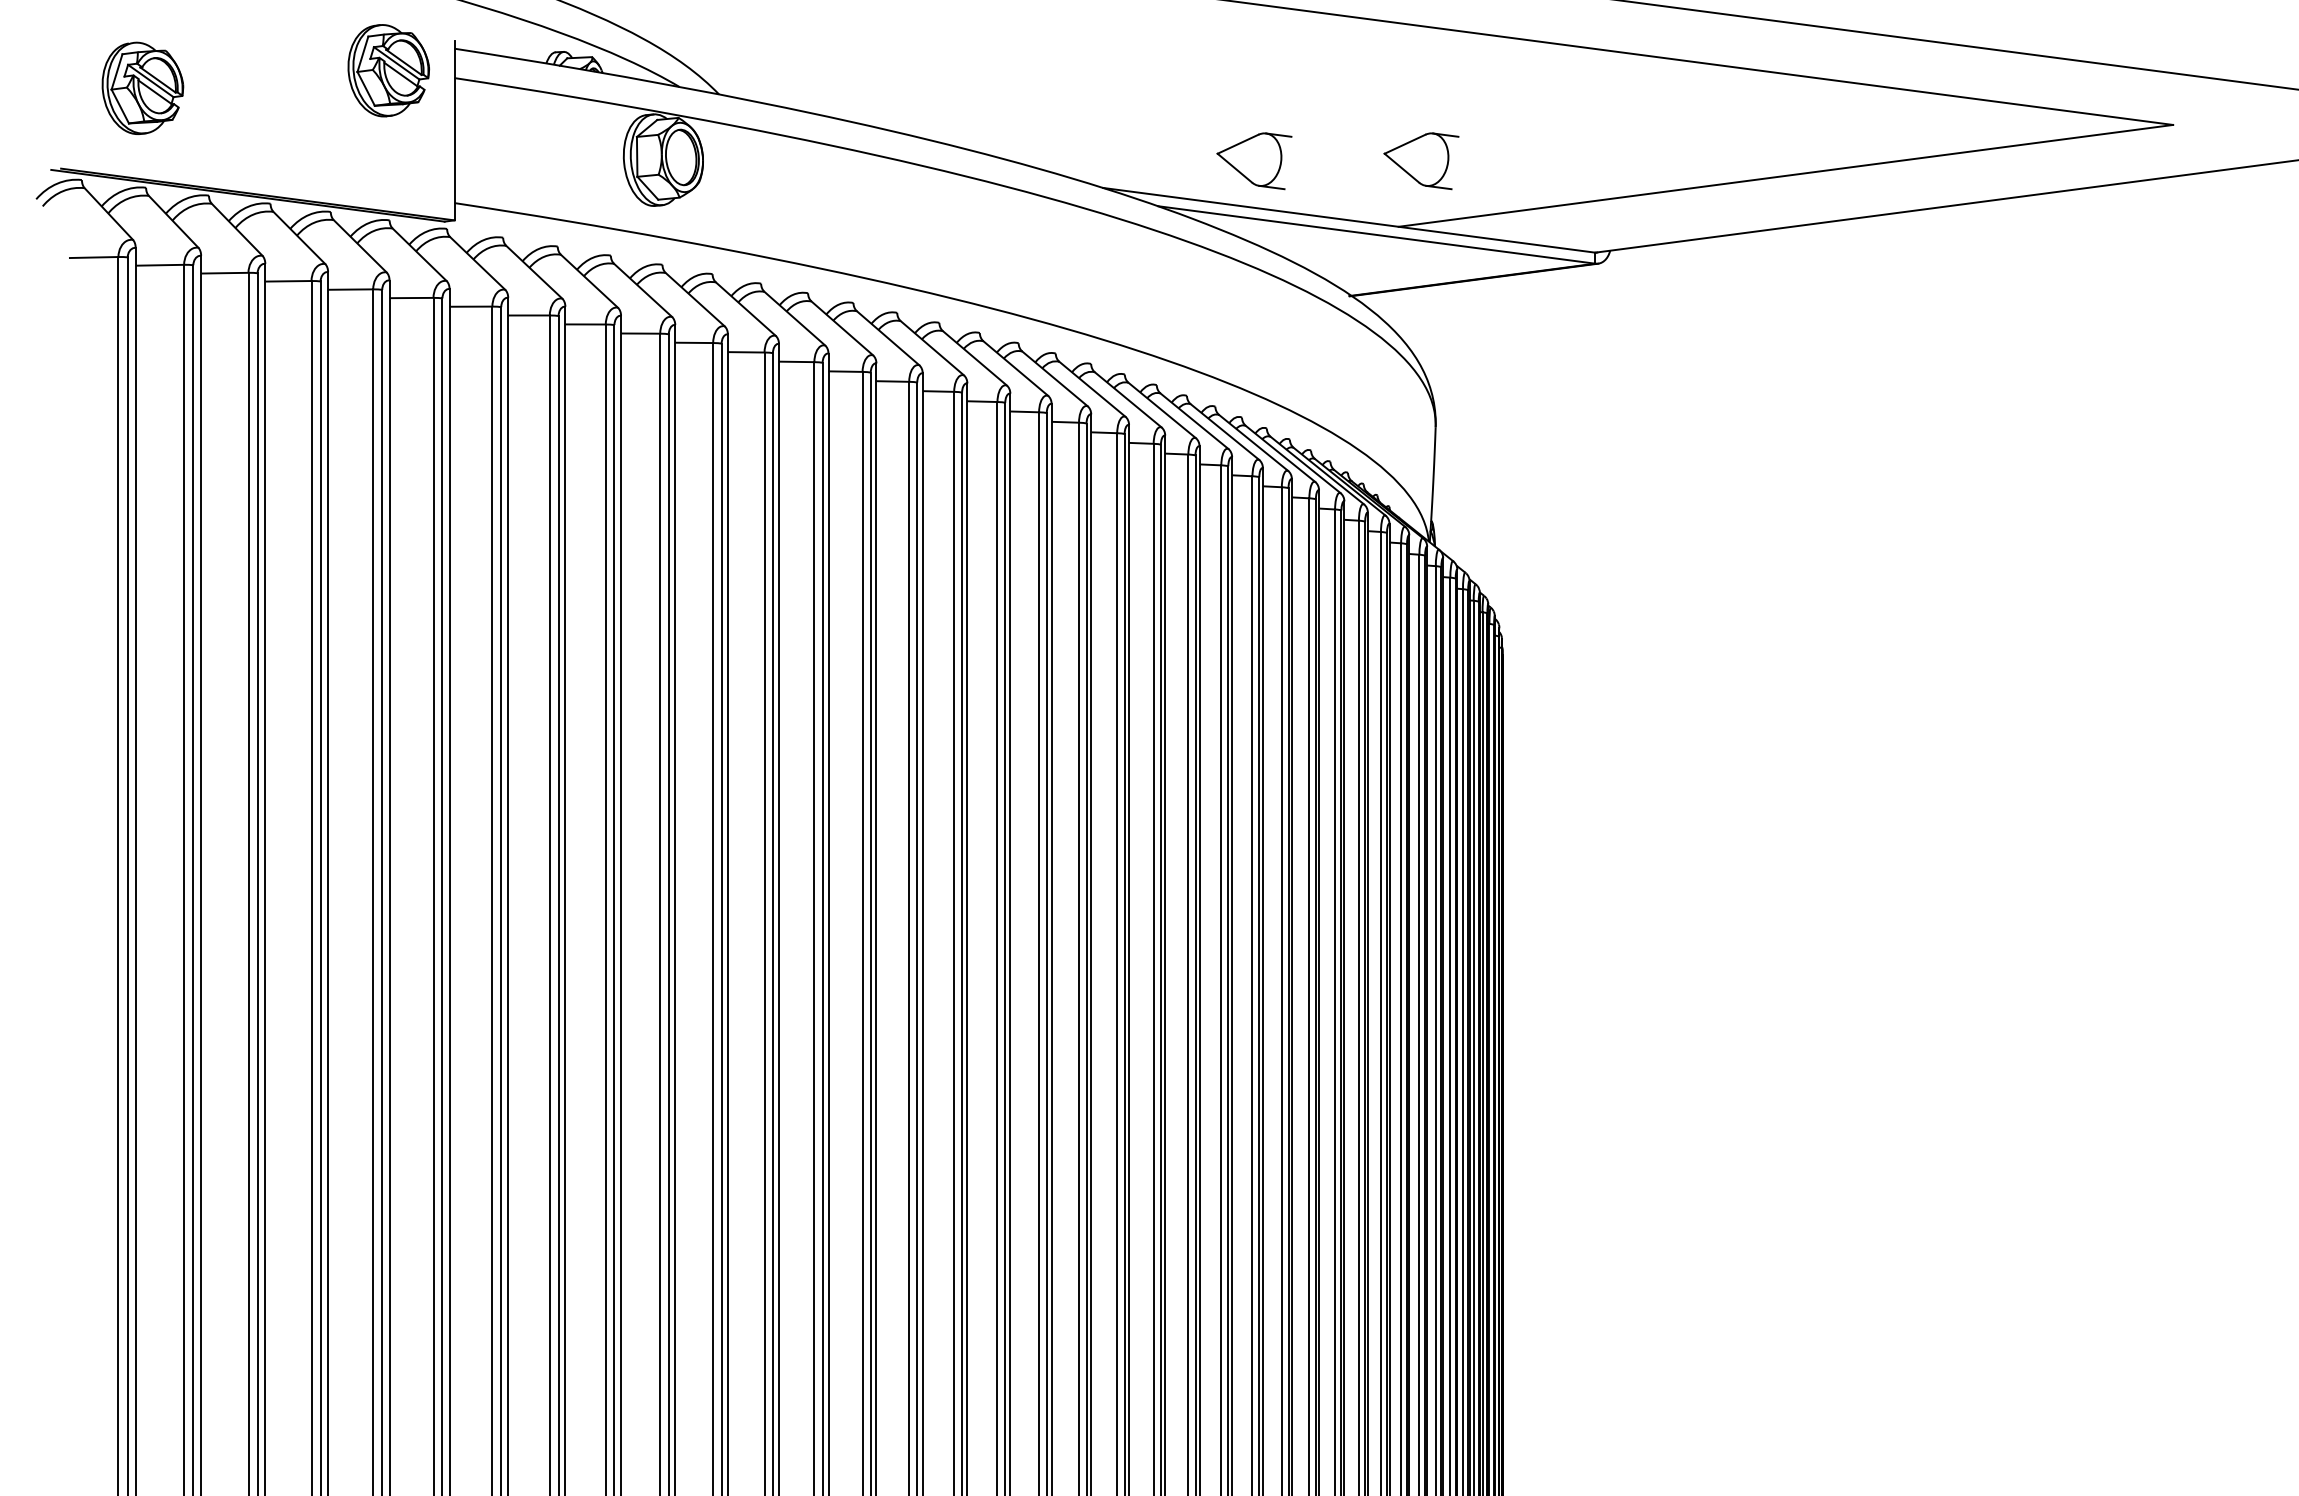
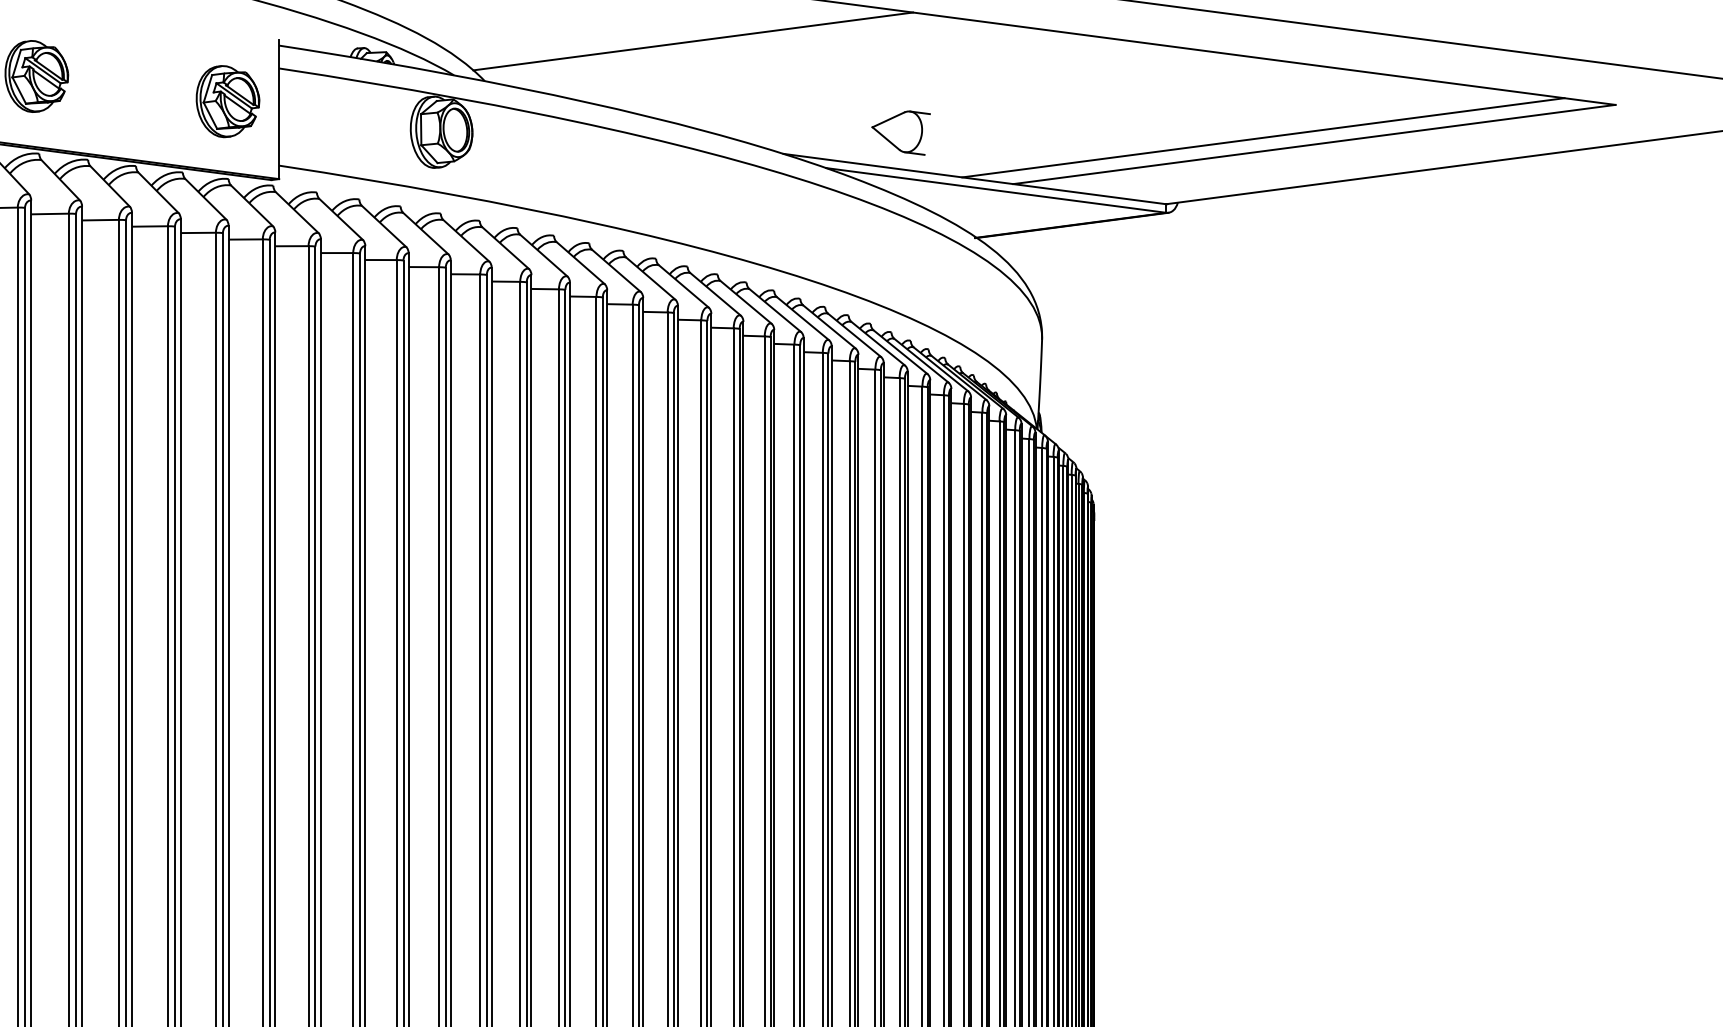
line: (986, 43) -> (692, 41), added
part: (388, 70) -> (227, 101), moved
part: (1421, 161) -> (1031, 133), removed
line: (1720, 167) -> (1263, 137), added

